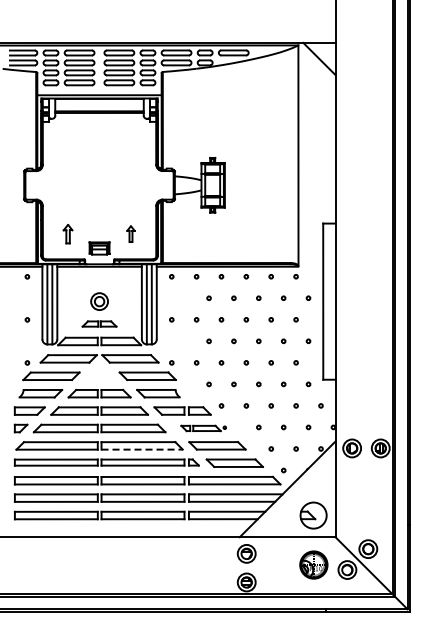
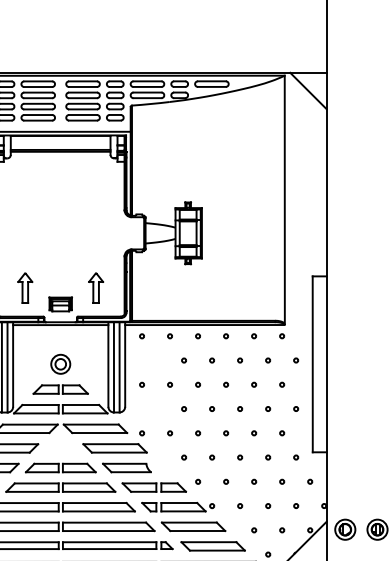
part: (67, 234) -> (24, 288), size x1.43
part: (130, 234) -> (95, 288), size x1.67
part: (99, 323) -> (60, 388), size x1.43
part: (203, 428) -> (177, 507), size x1.43
line: (142, 449) -> (109, 530), dashed -> solid

